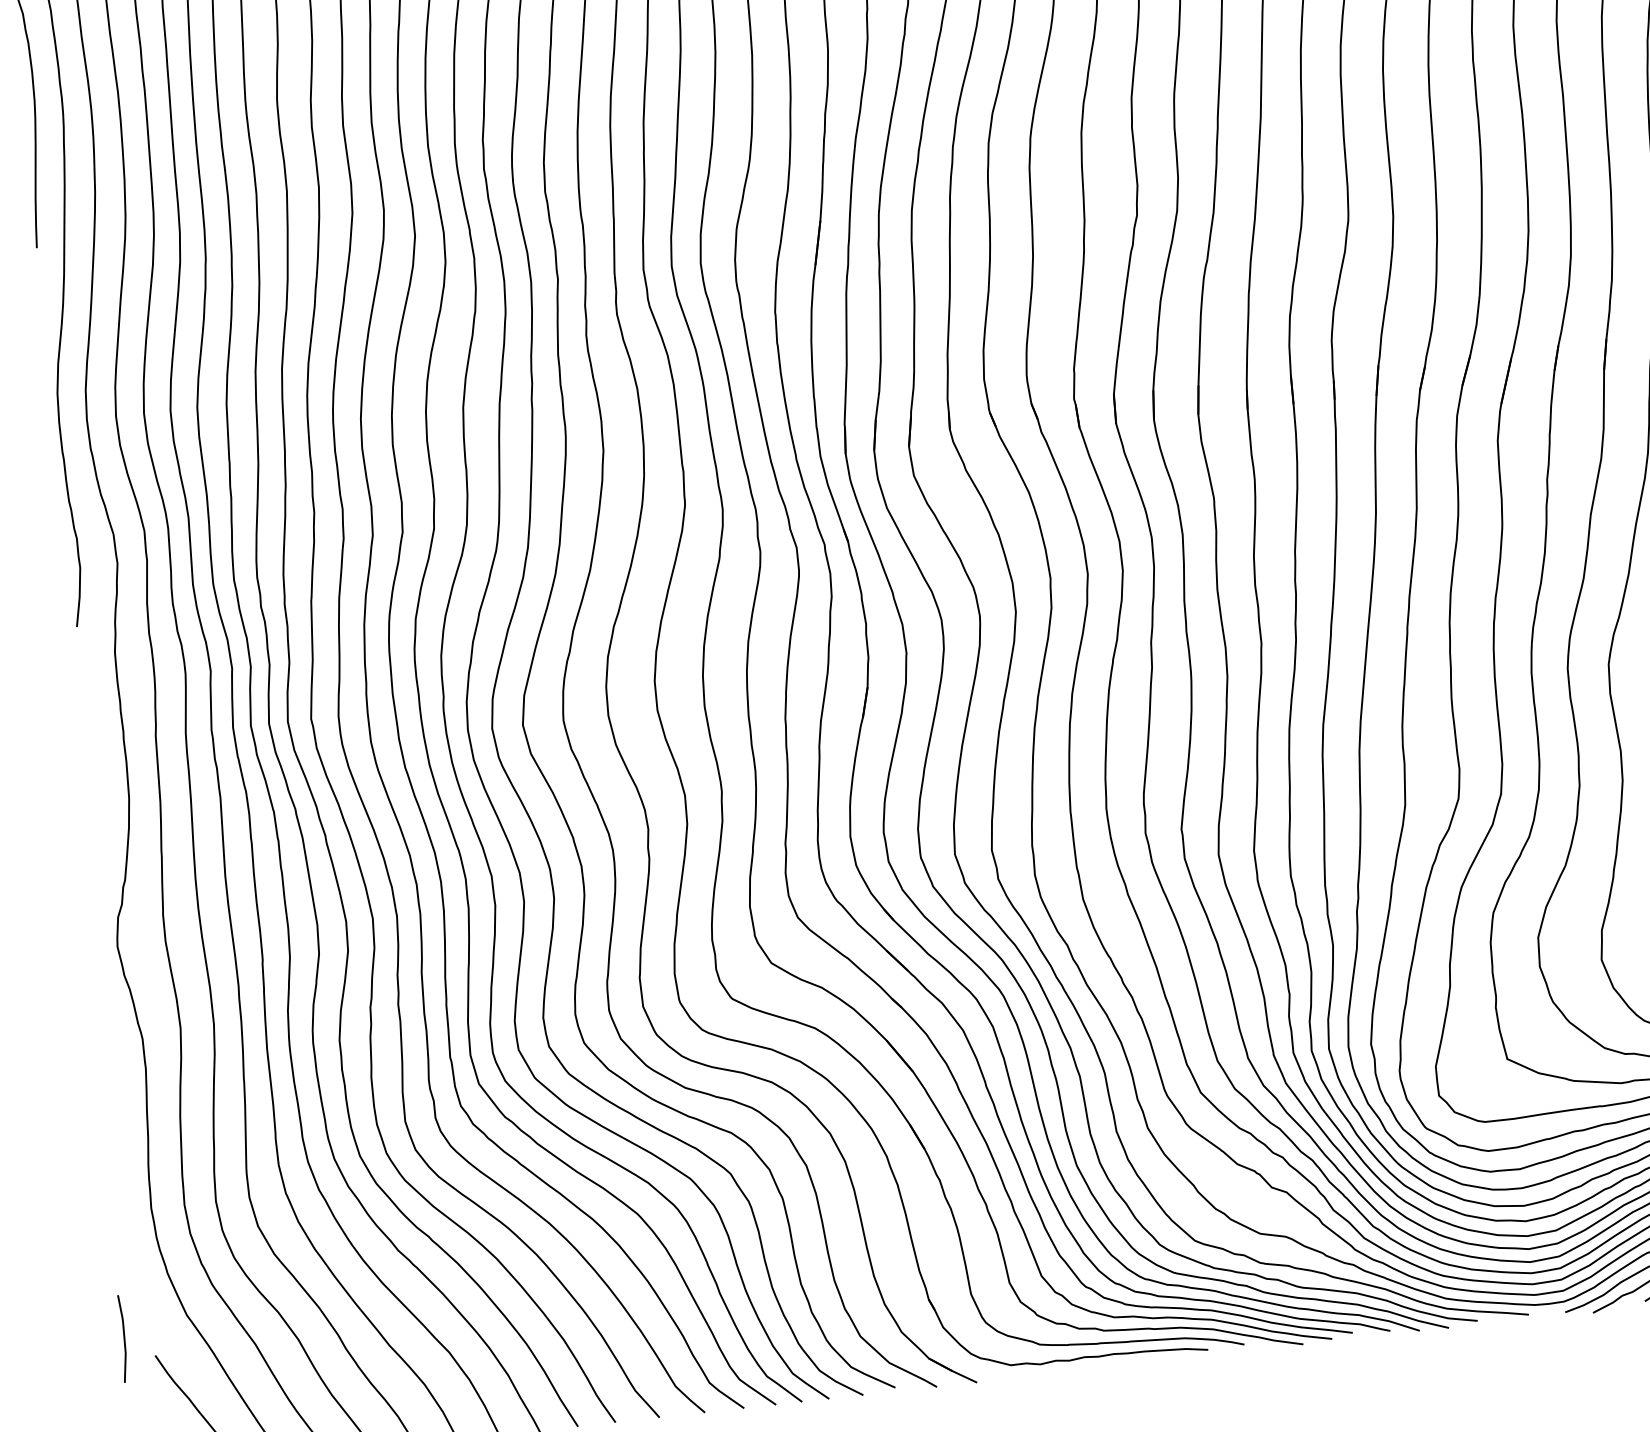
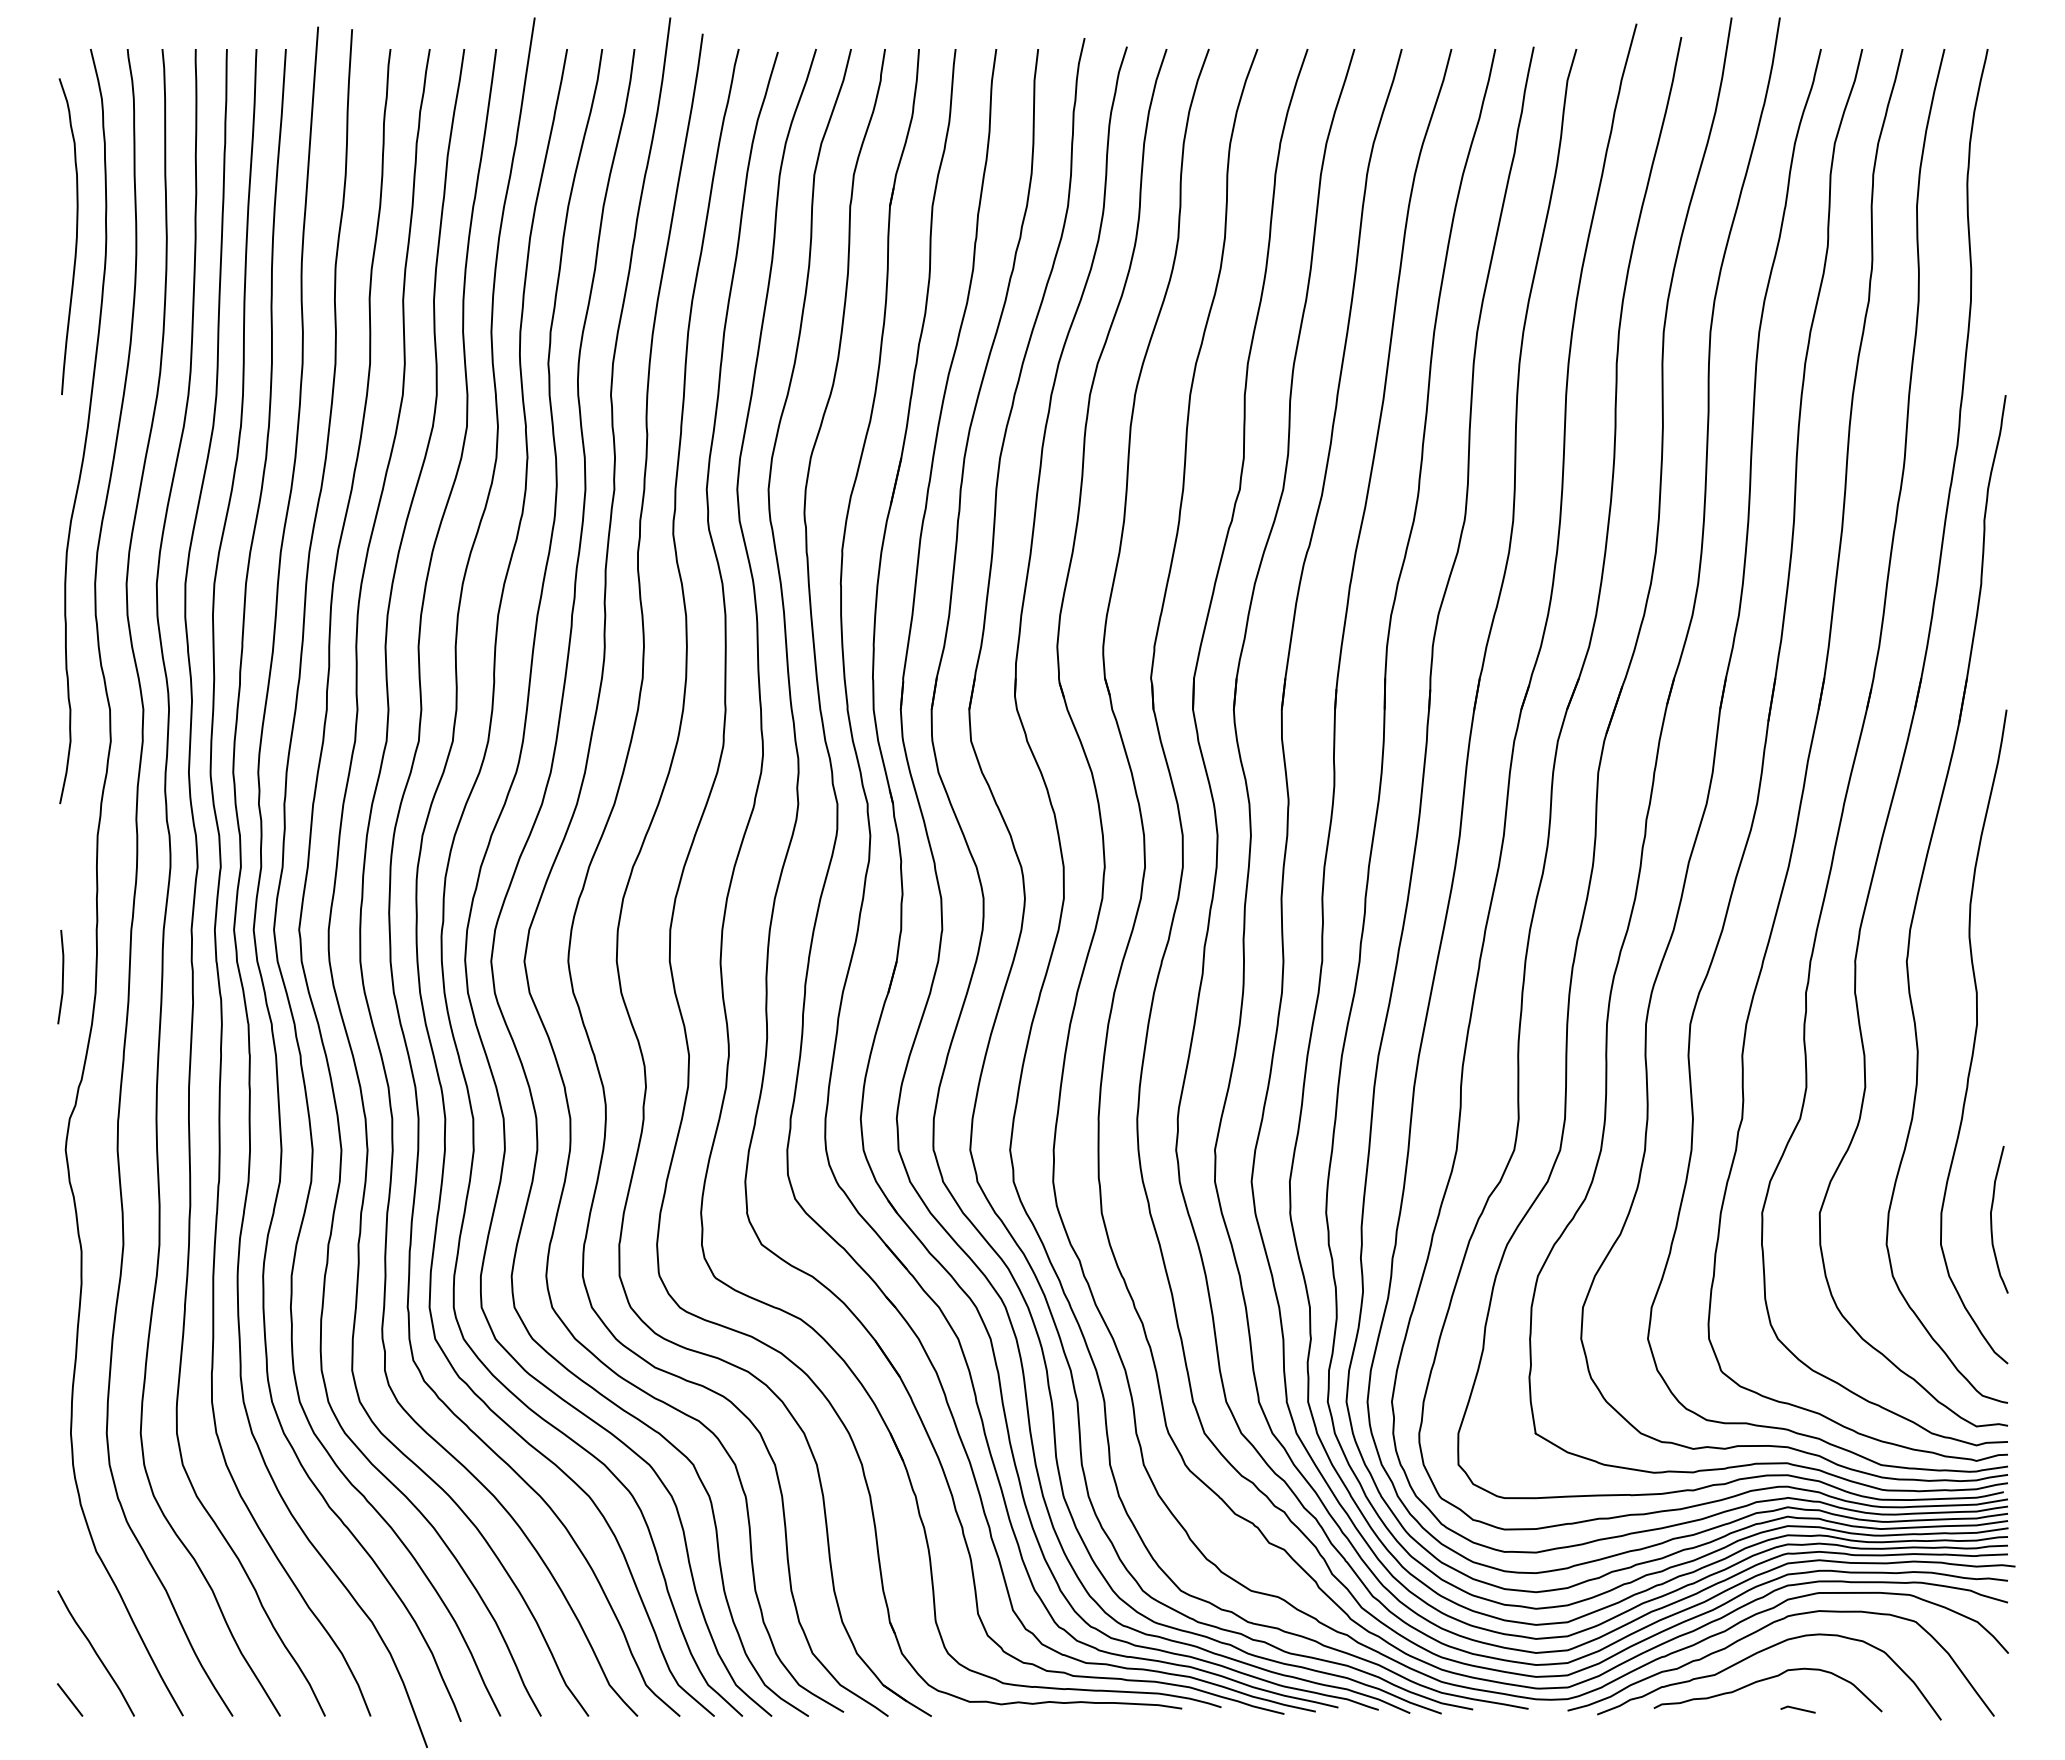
line: (124, 1339) -> (62, 977), moved

